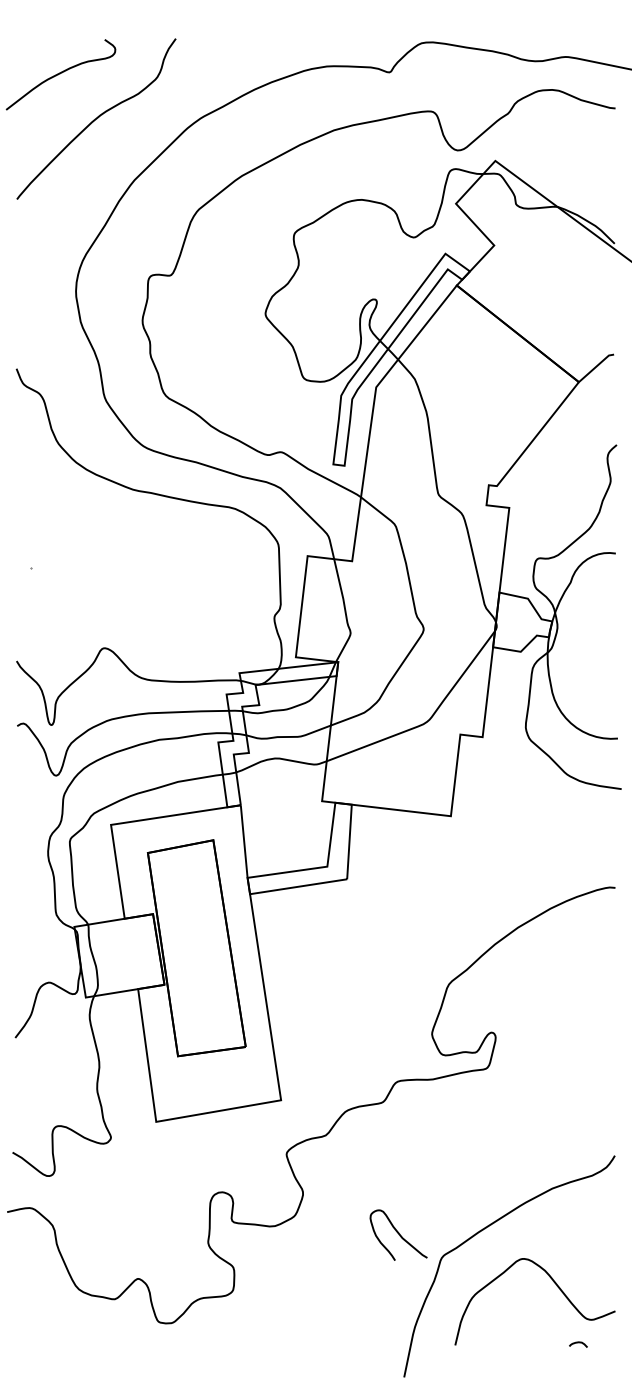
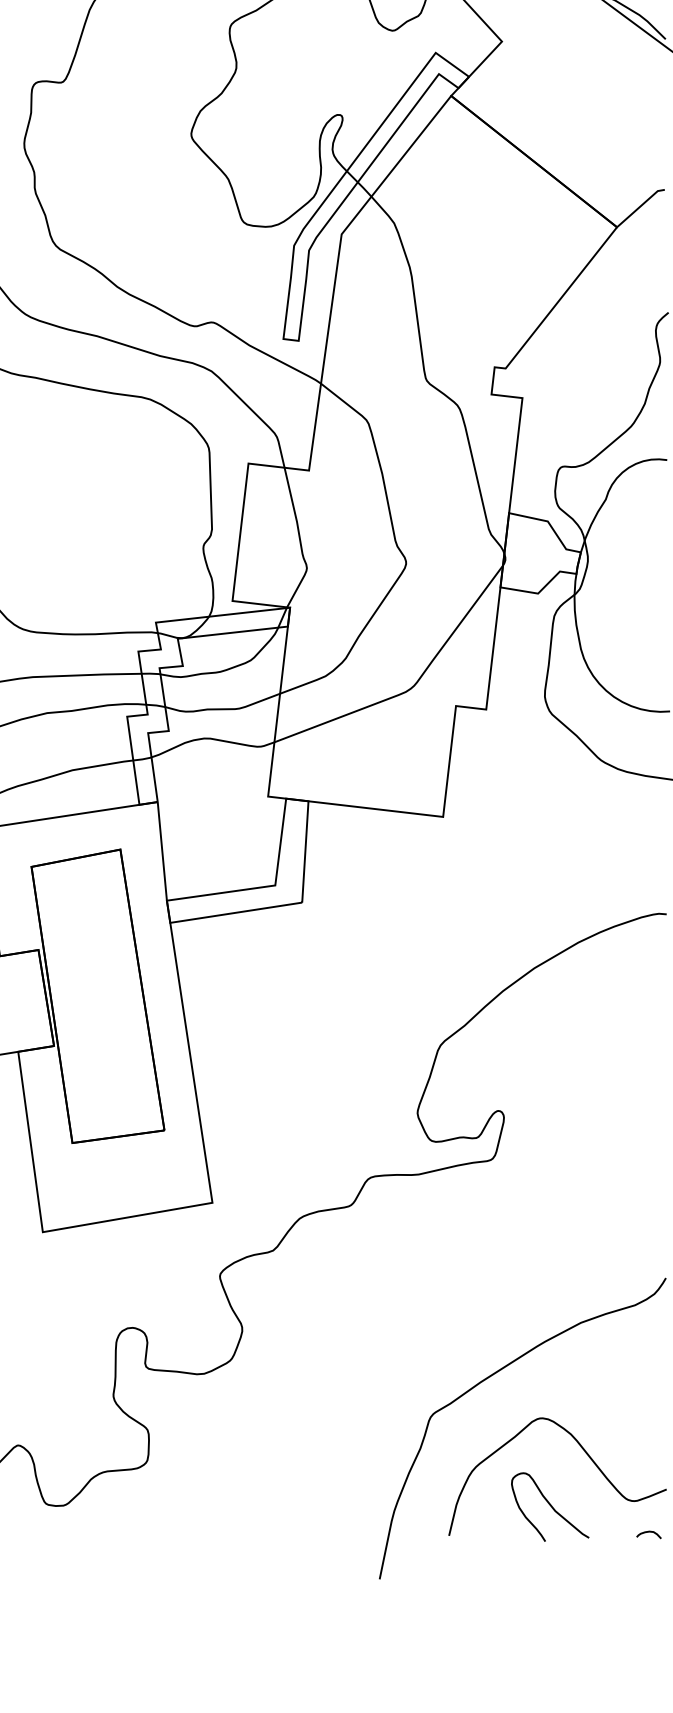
curve: (398, 1234) -> (549, 1506), moved
curve: (578, 1343) -> (649, 1533), moved

